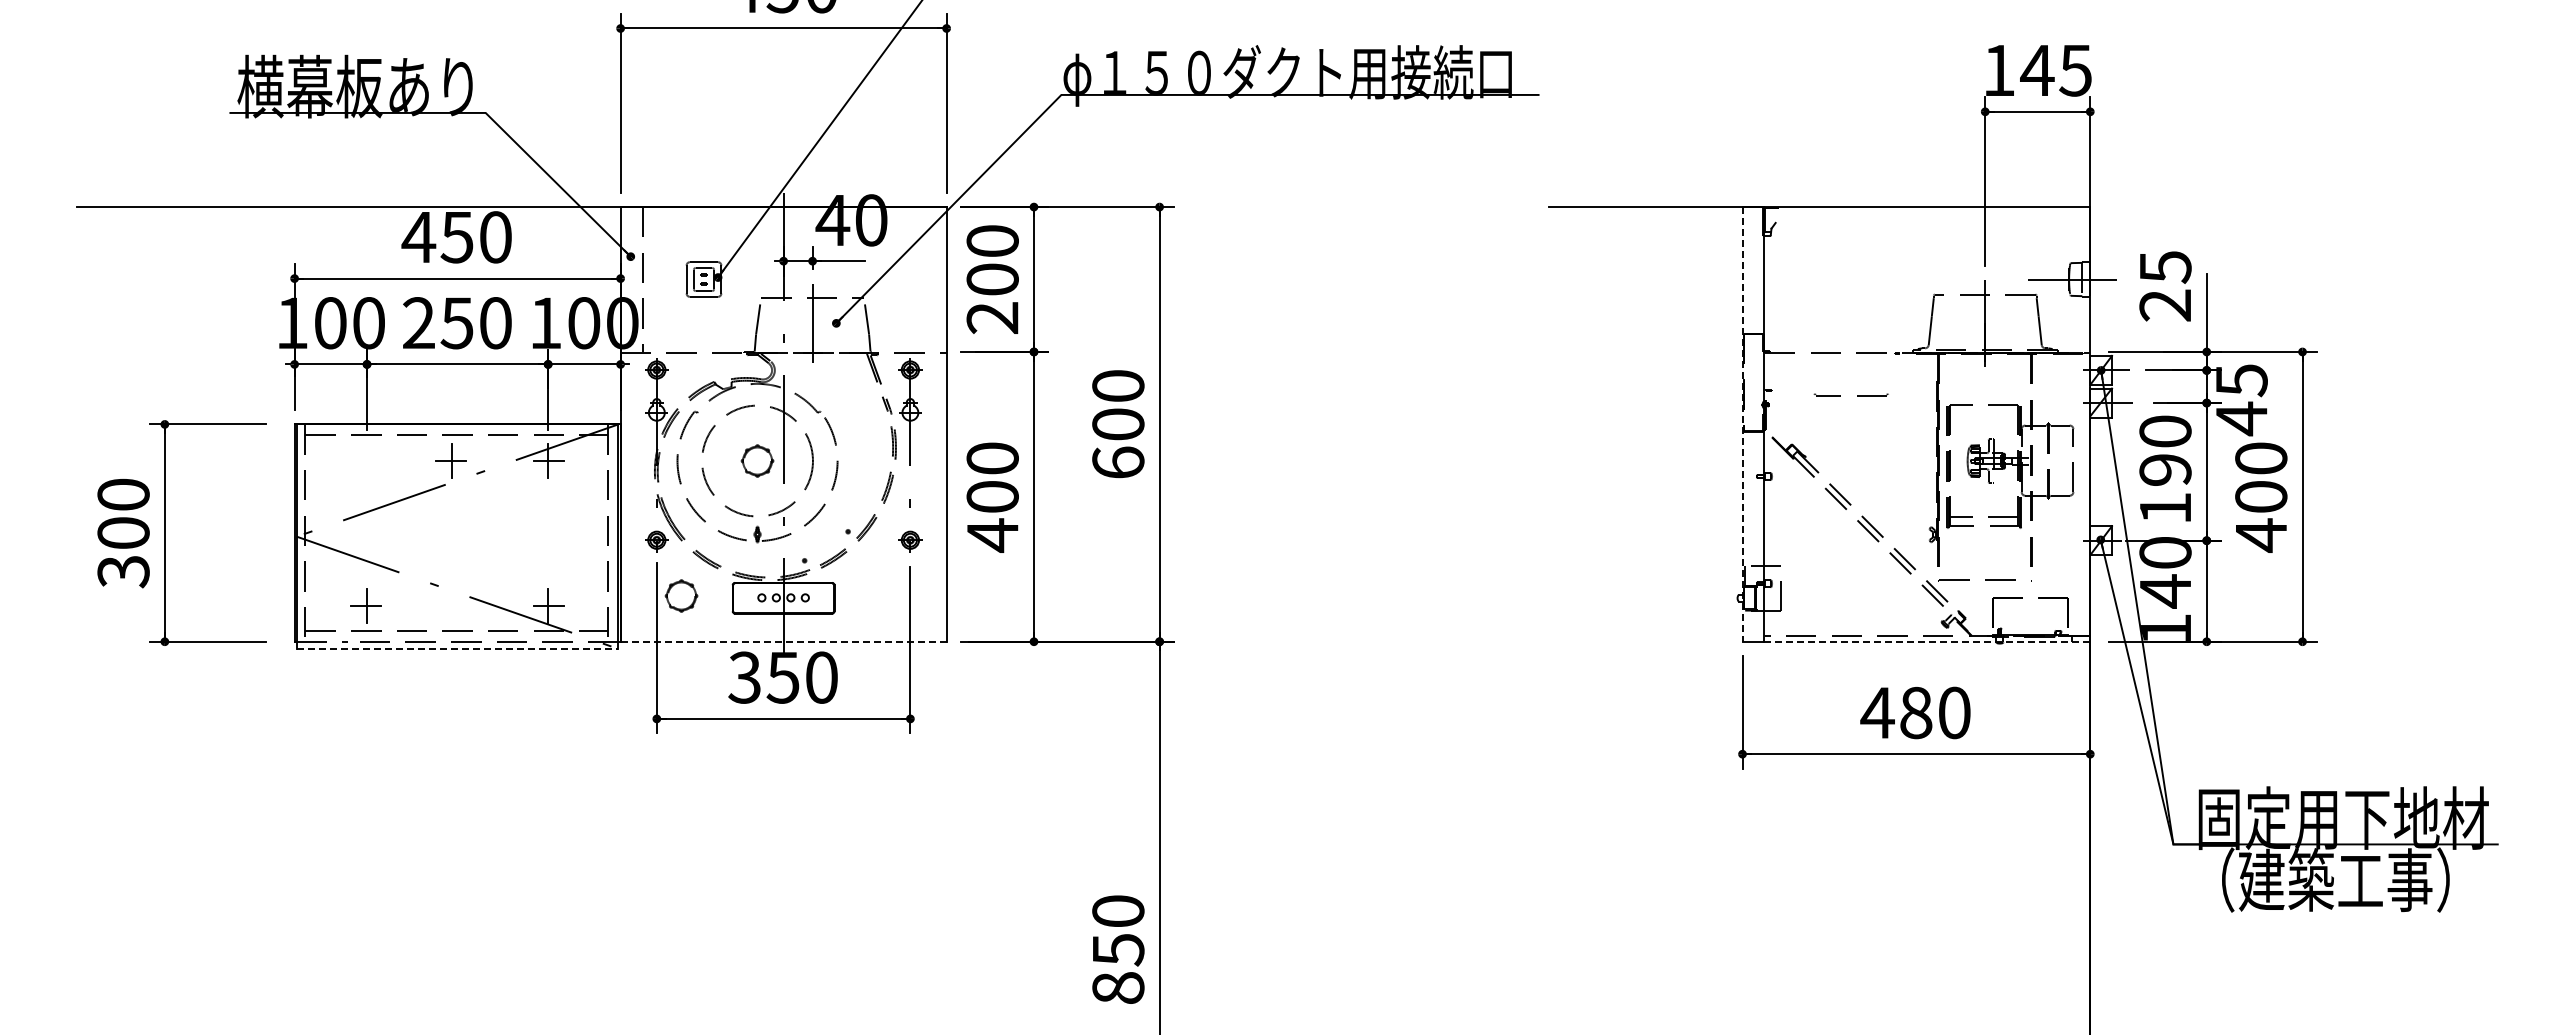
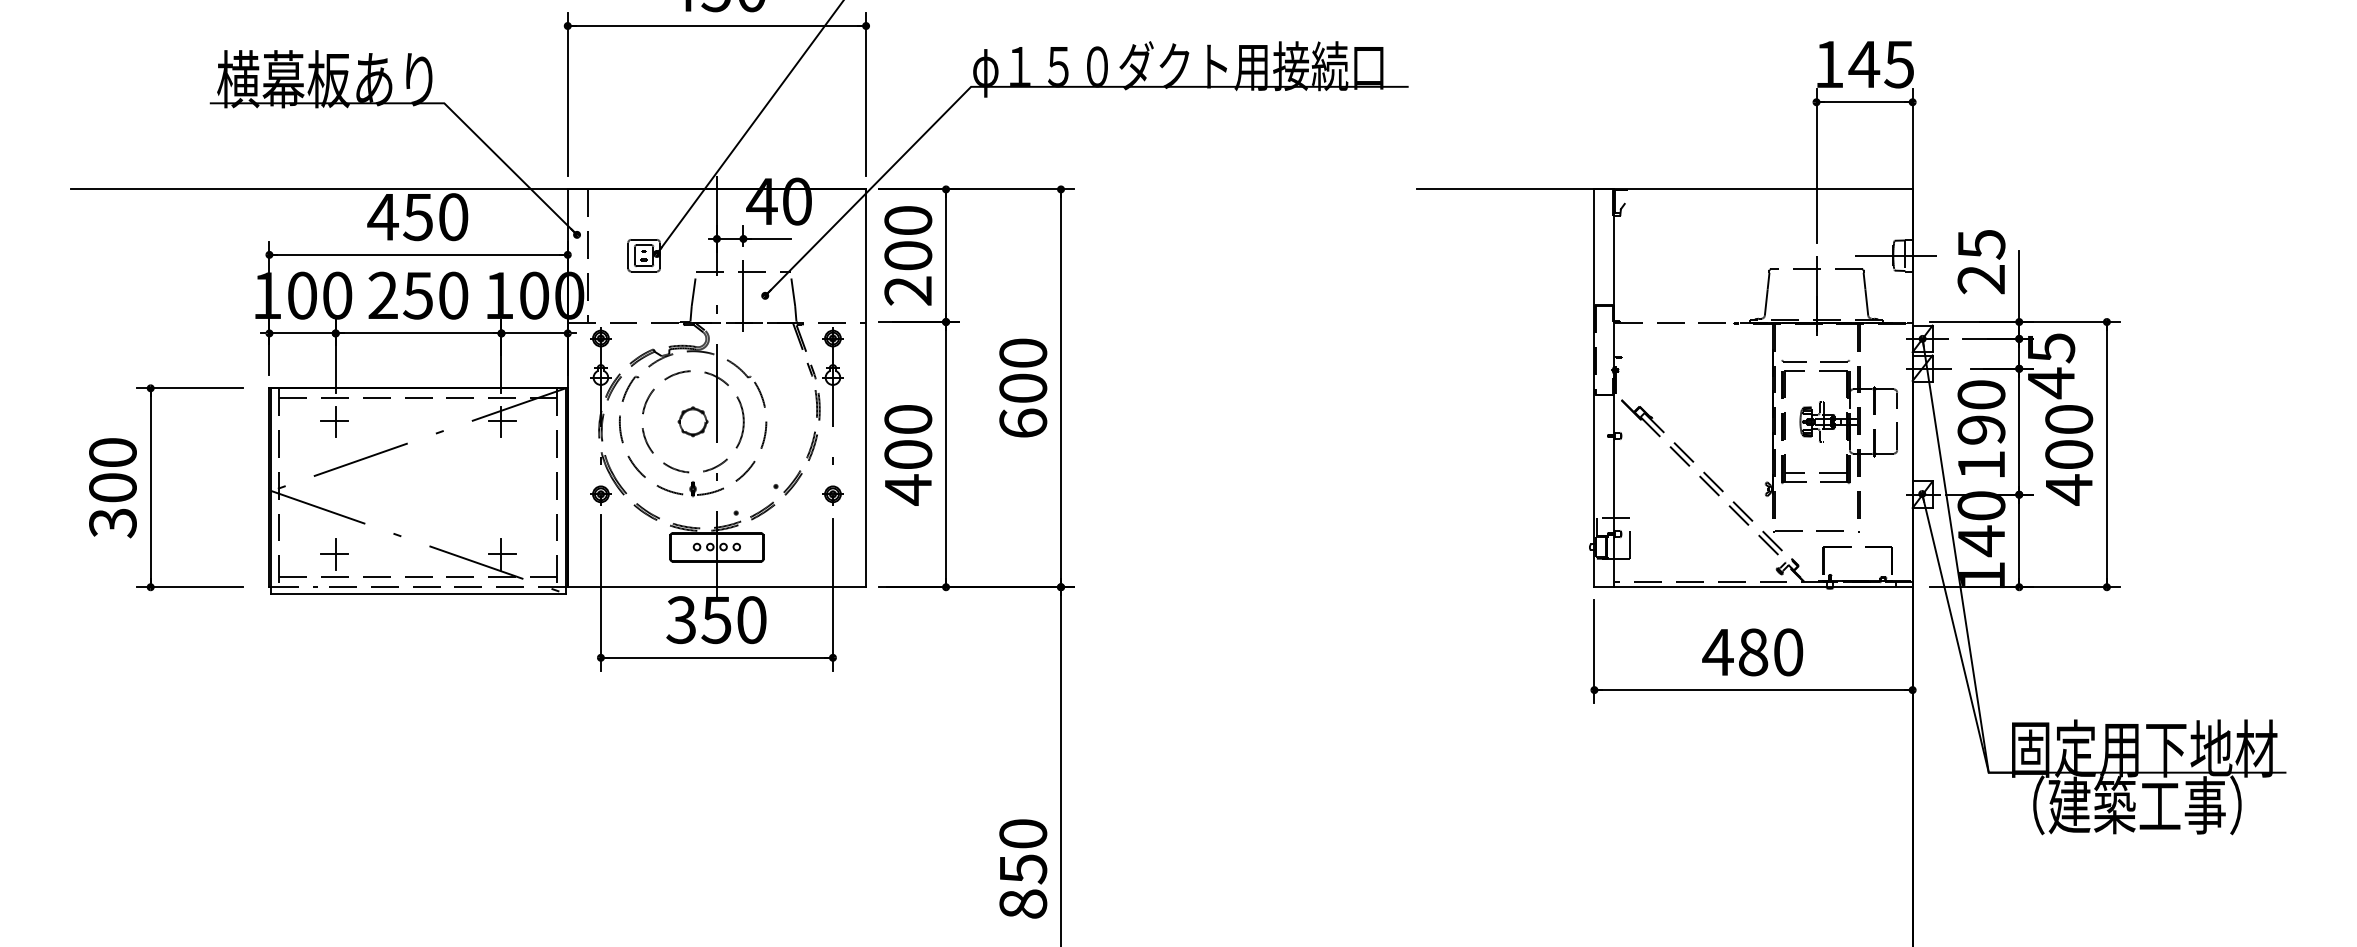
part: (1857, 395) -> (1821, 361), moved
line: (1742, 424) -> (1594, 388), dashed -> solid
part: (450, 460) -> (334, 421), moved
part: (681, 595) -> (623, 544), removed
line: (783, 641) -> (716, 586), dashed -> solid
line: (1927, 641) -> (1763, 586), dashed -> solid
line: (457, 648) -> (418, 593), dashed -> solid

